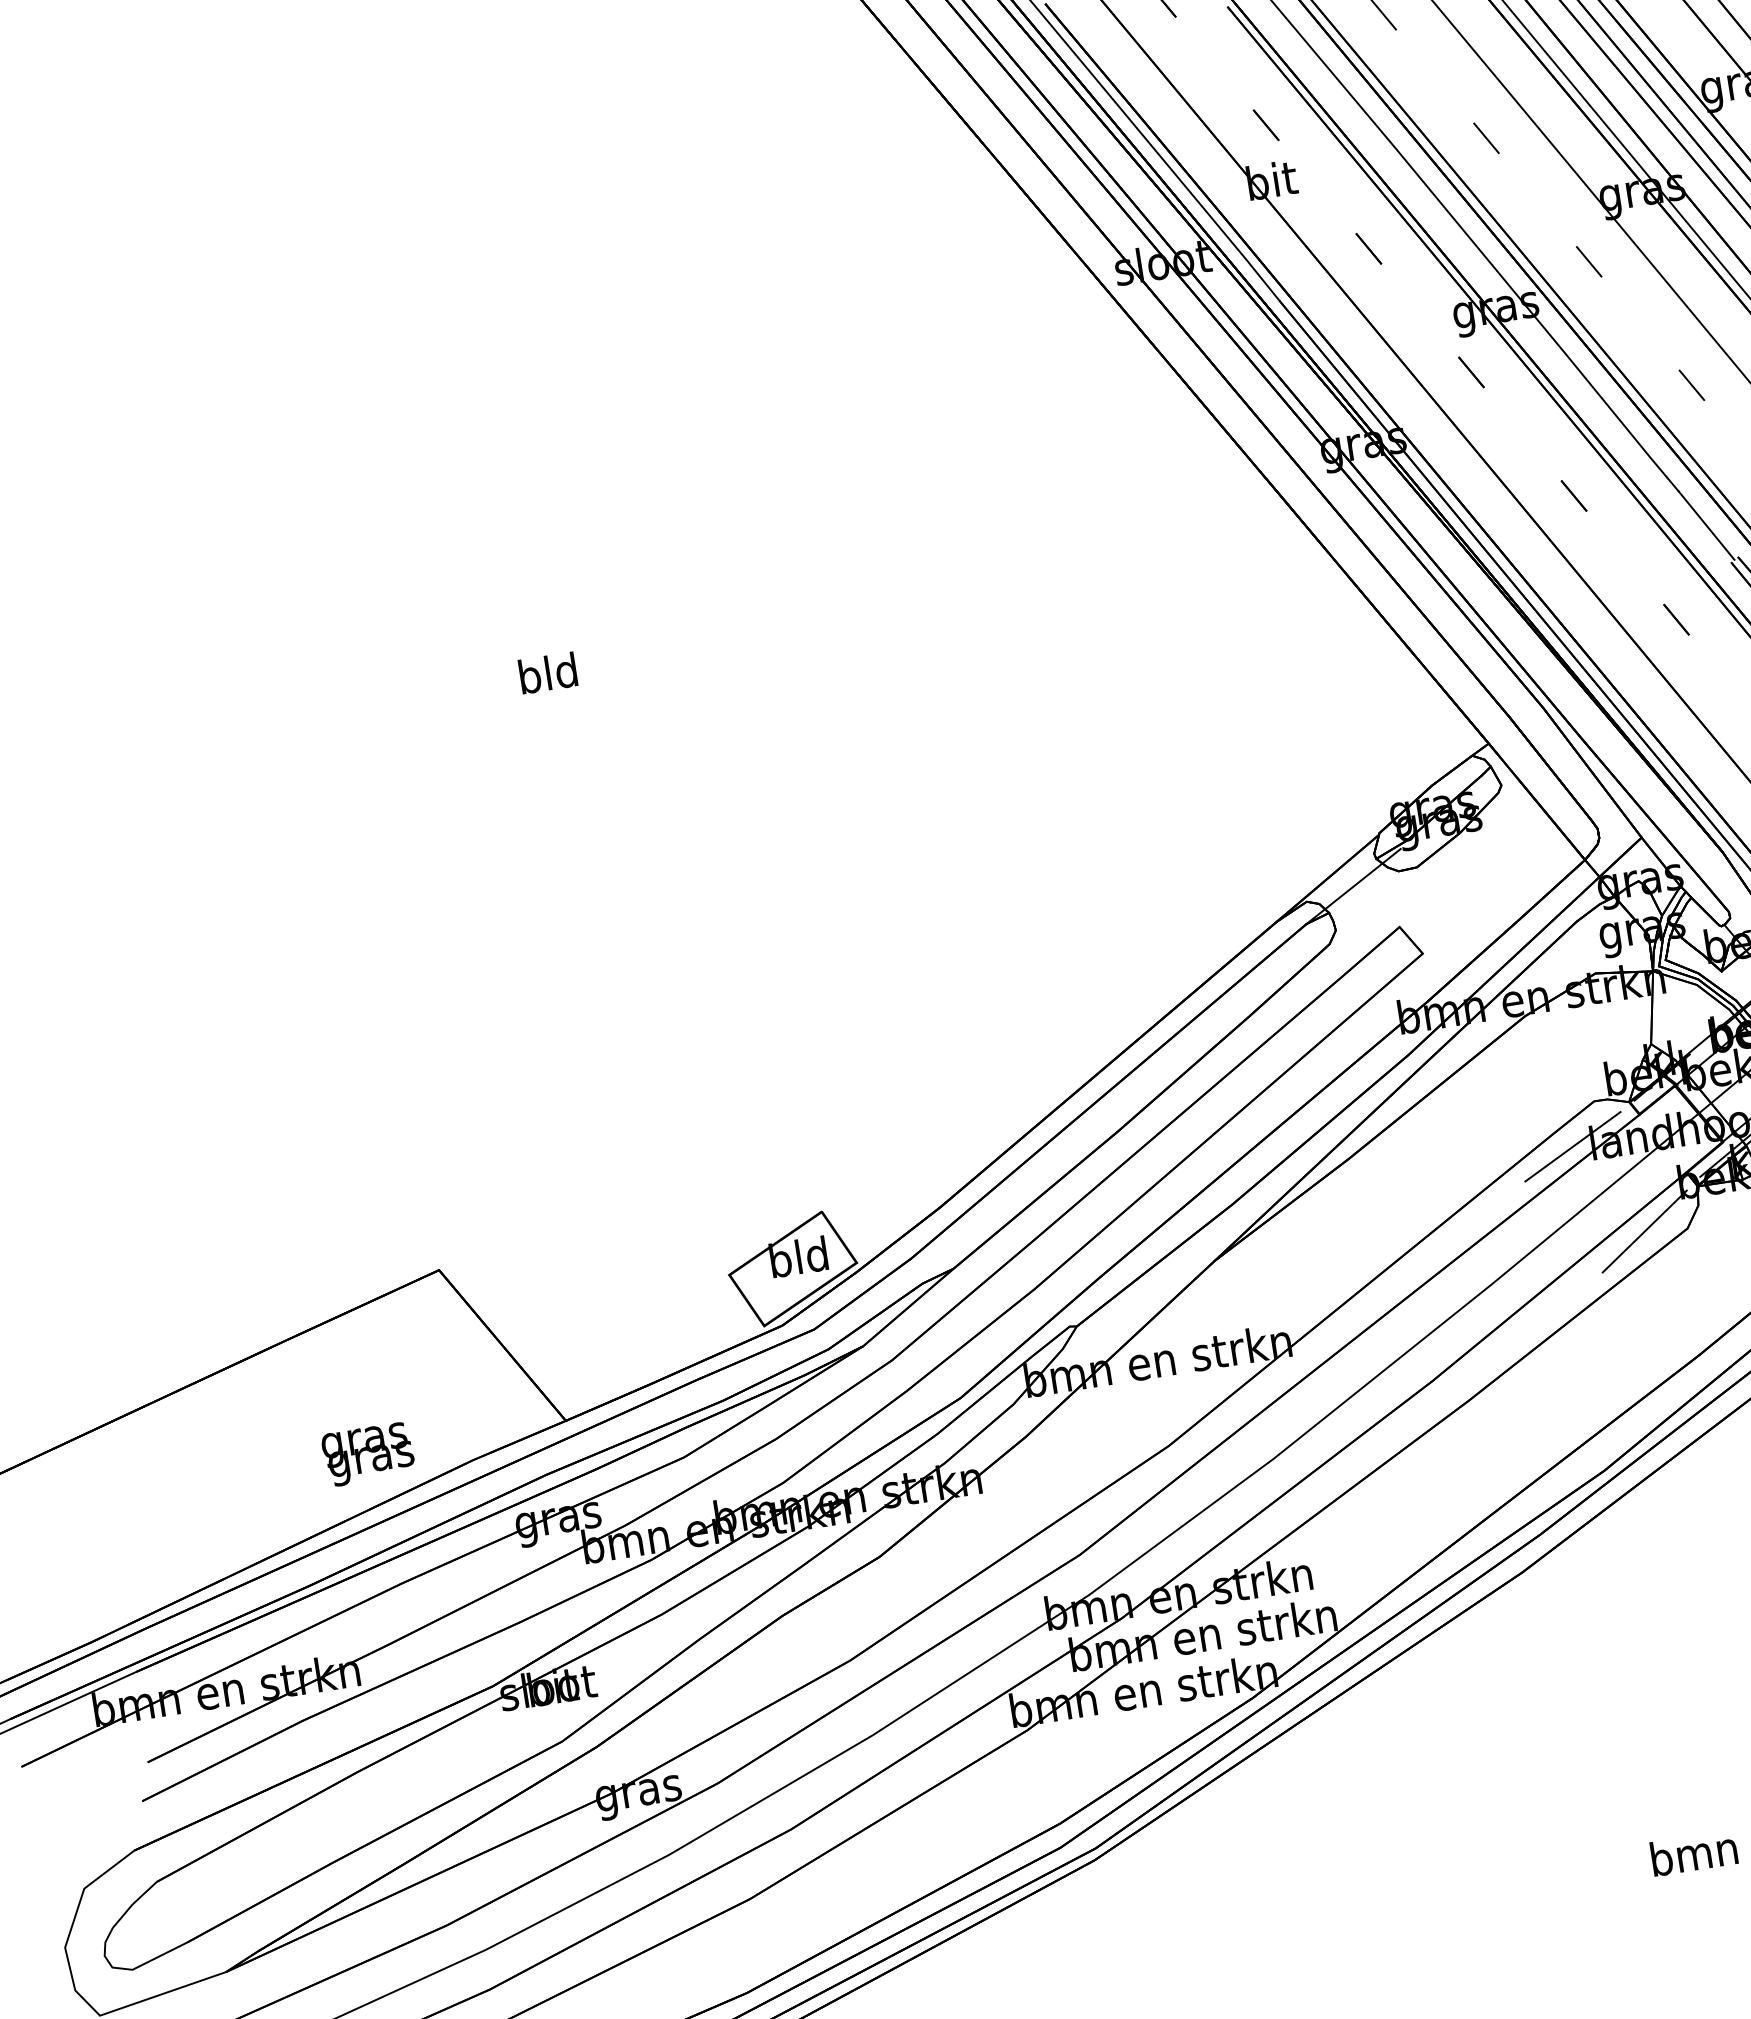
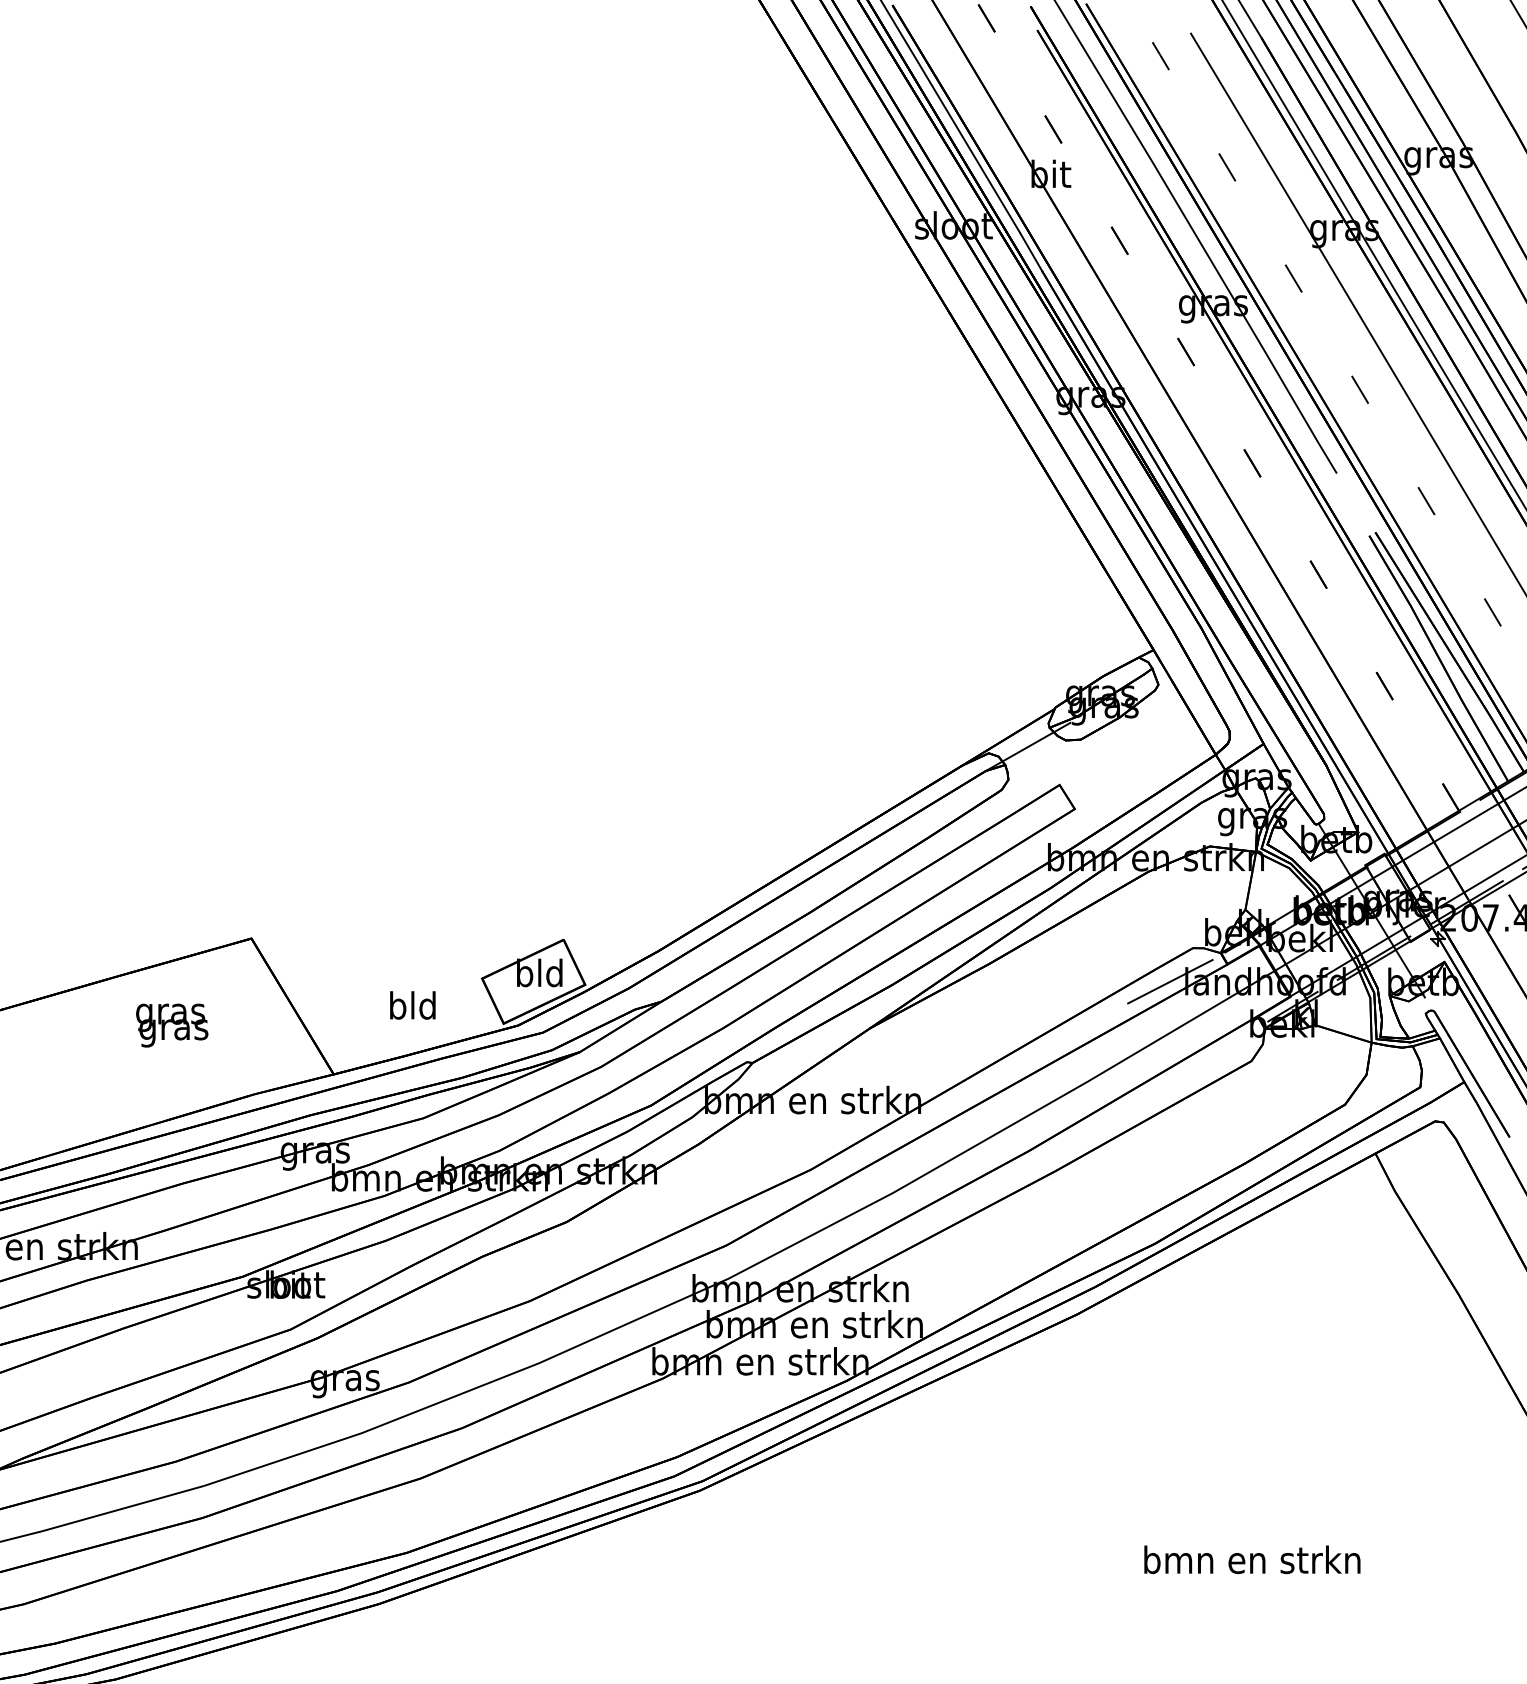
line: (1706, 525) -> (1354, 503), removed
text: (547, 673) -> (412, 1005), moved
line: (1644, 1230) -> (1216, 1057), removed
text: (368, 1454) -> (172, 1025), moved

